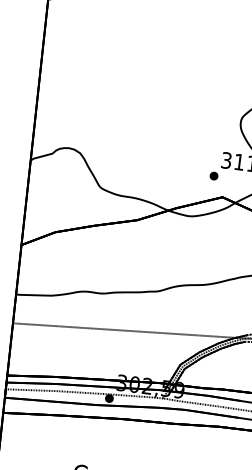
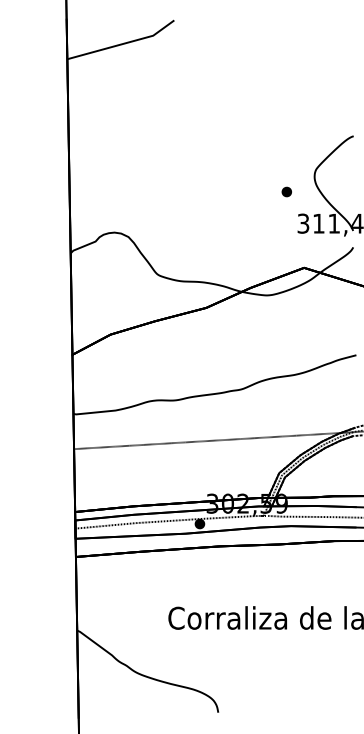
part: (213, 175) -> (286, 191), moved

